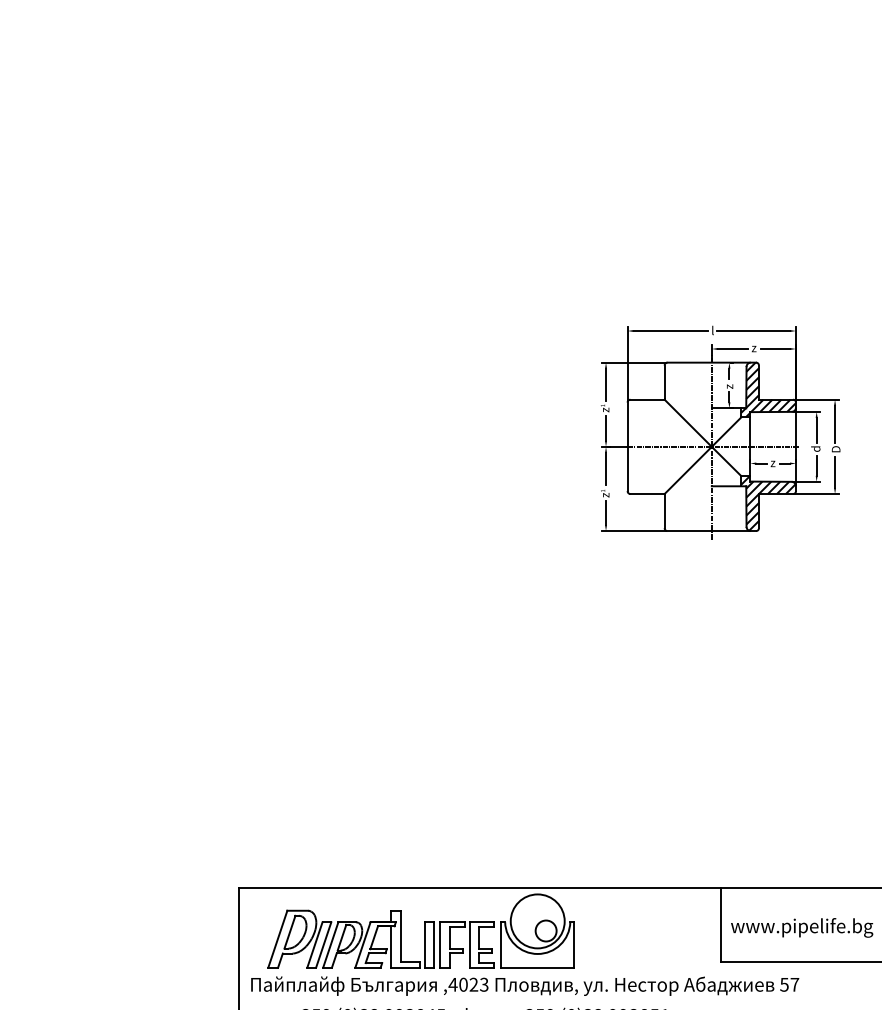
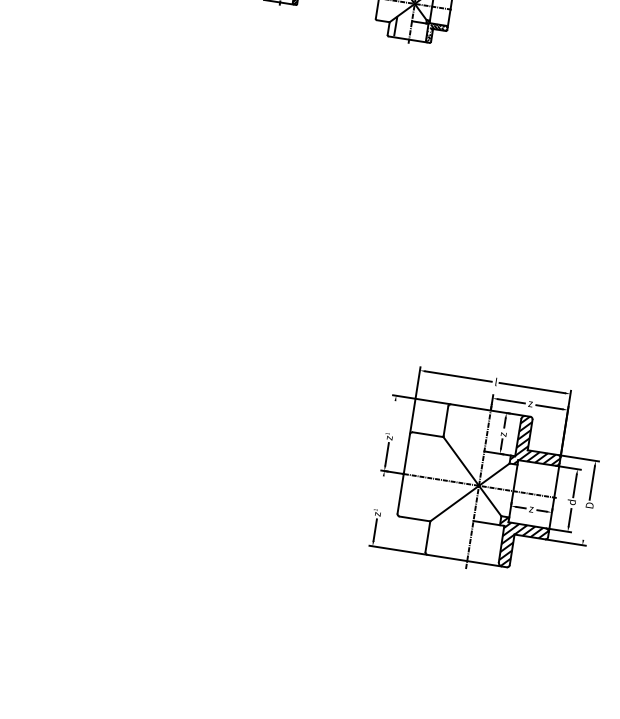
line: (606, 384) -> (393, 415), removed
line: (606, 468) -> (381, 490), removed
line: (835, 472) -> (585, 526), removed

